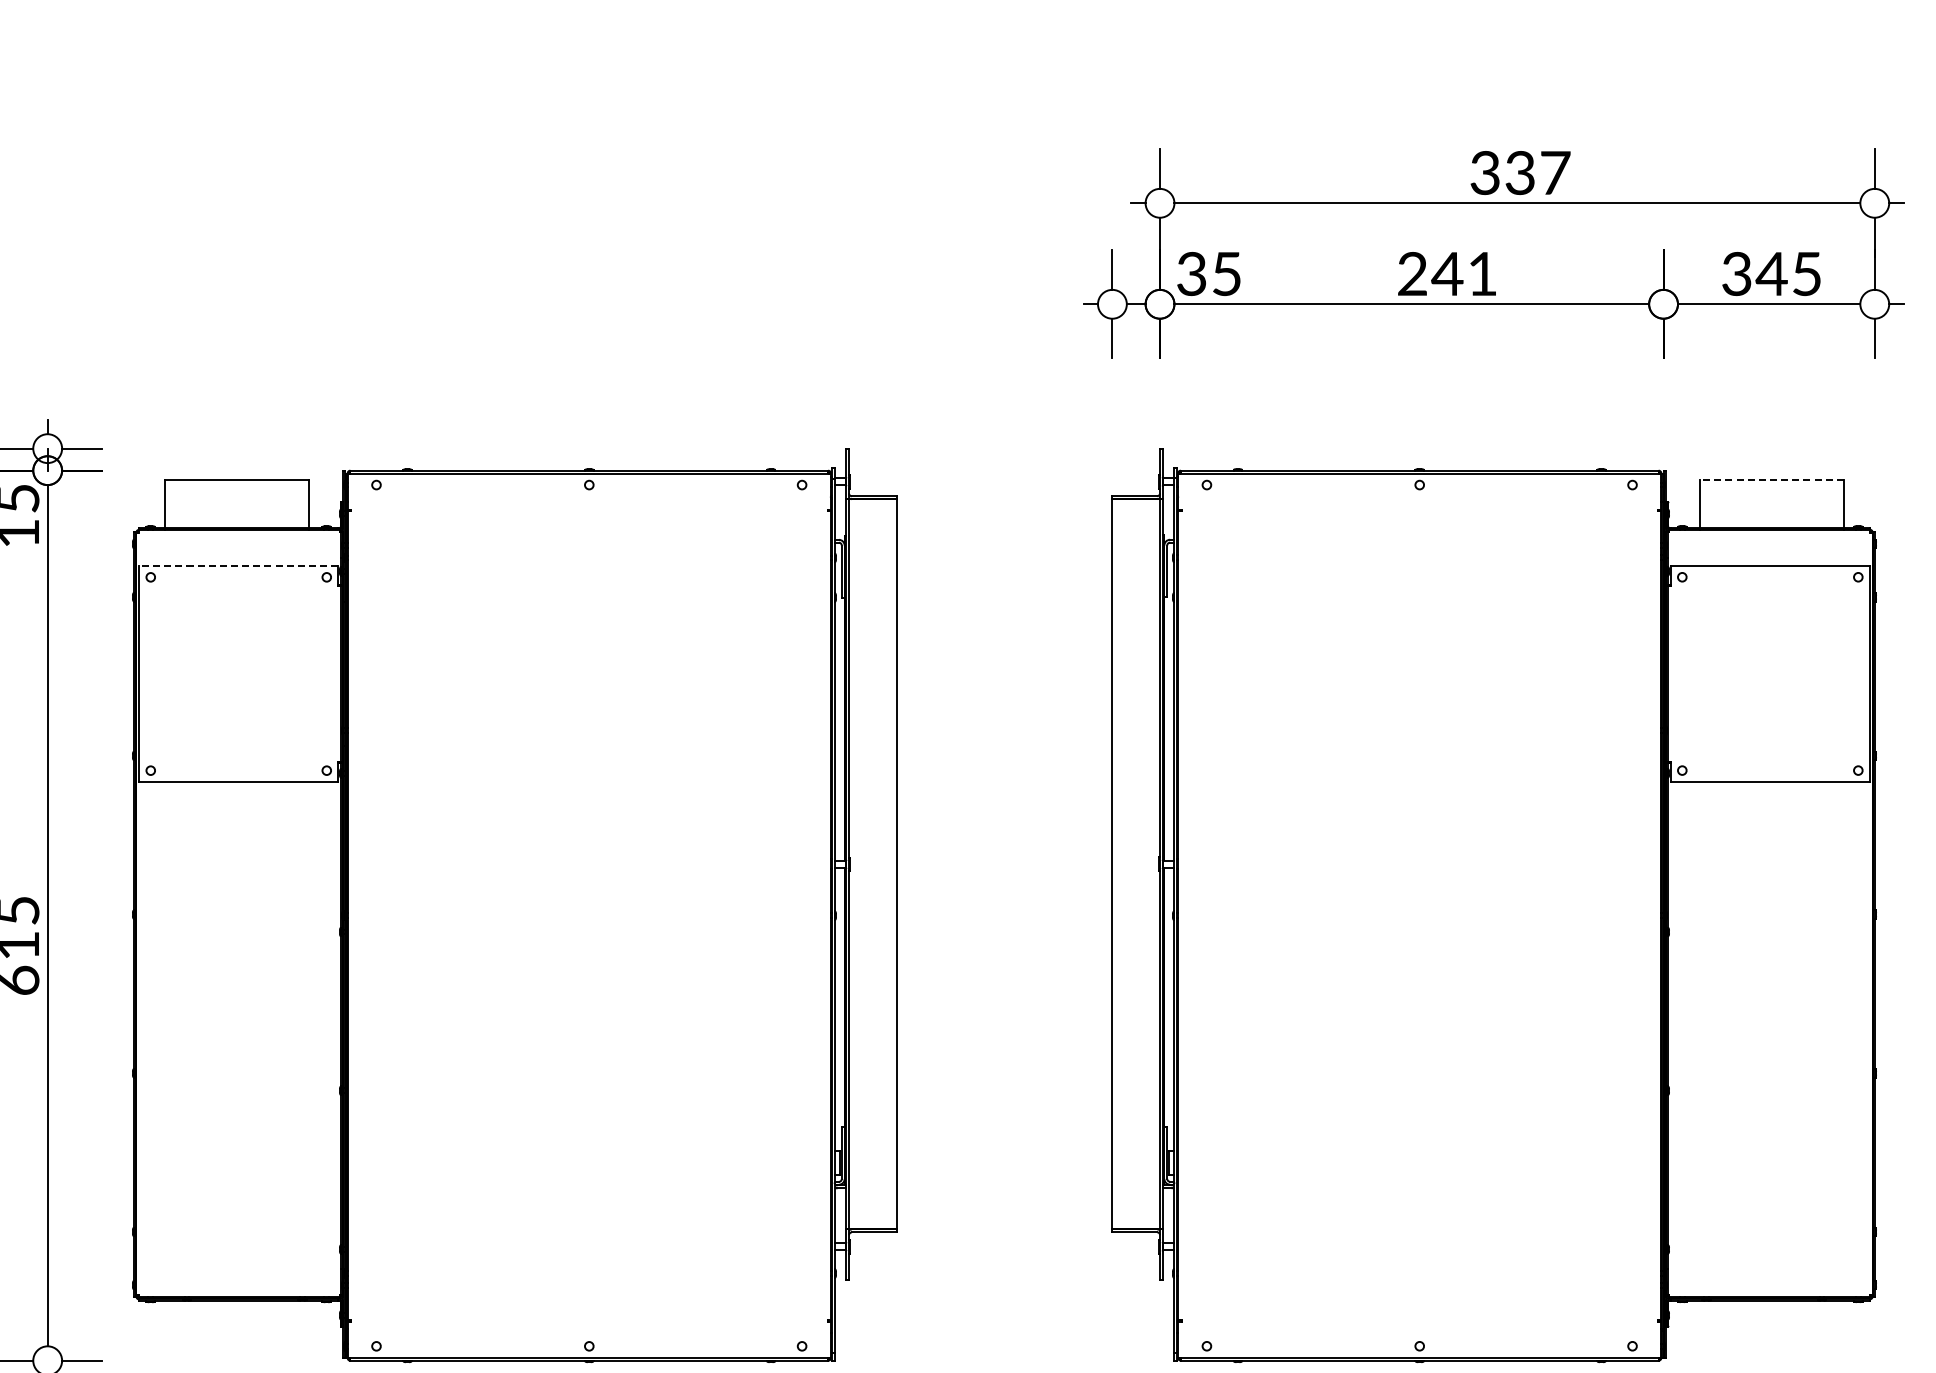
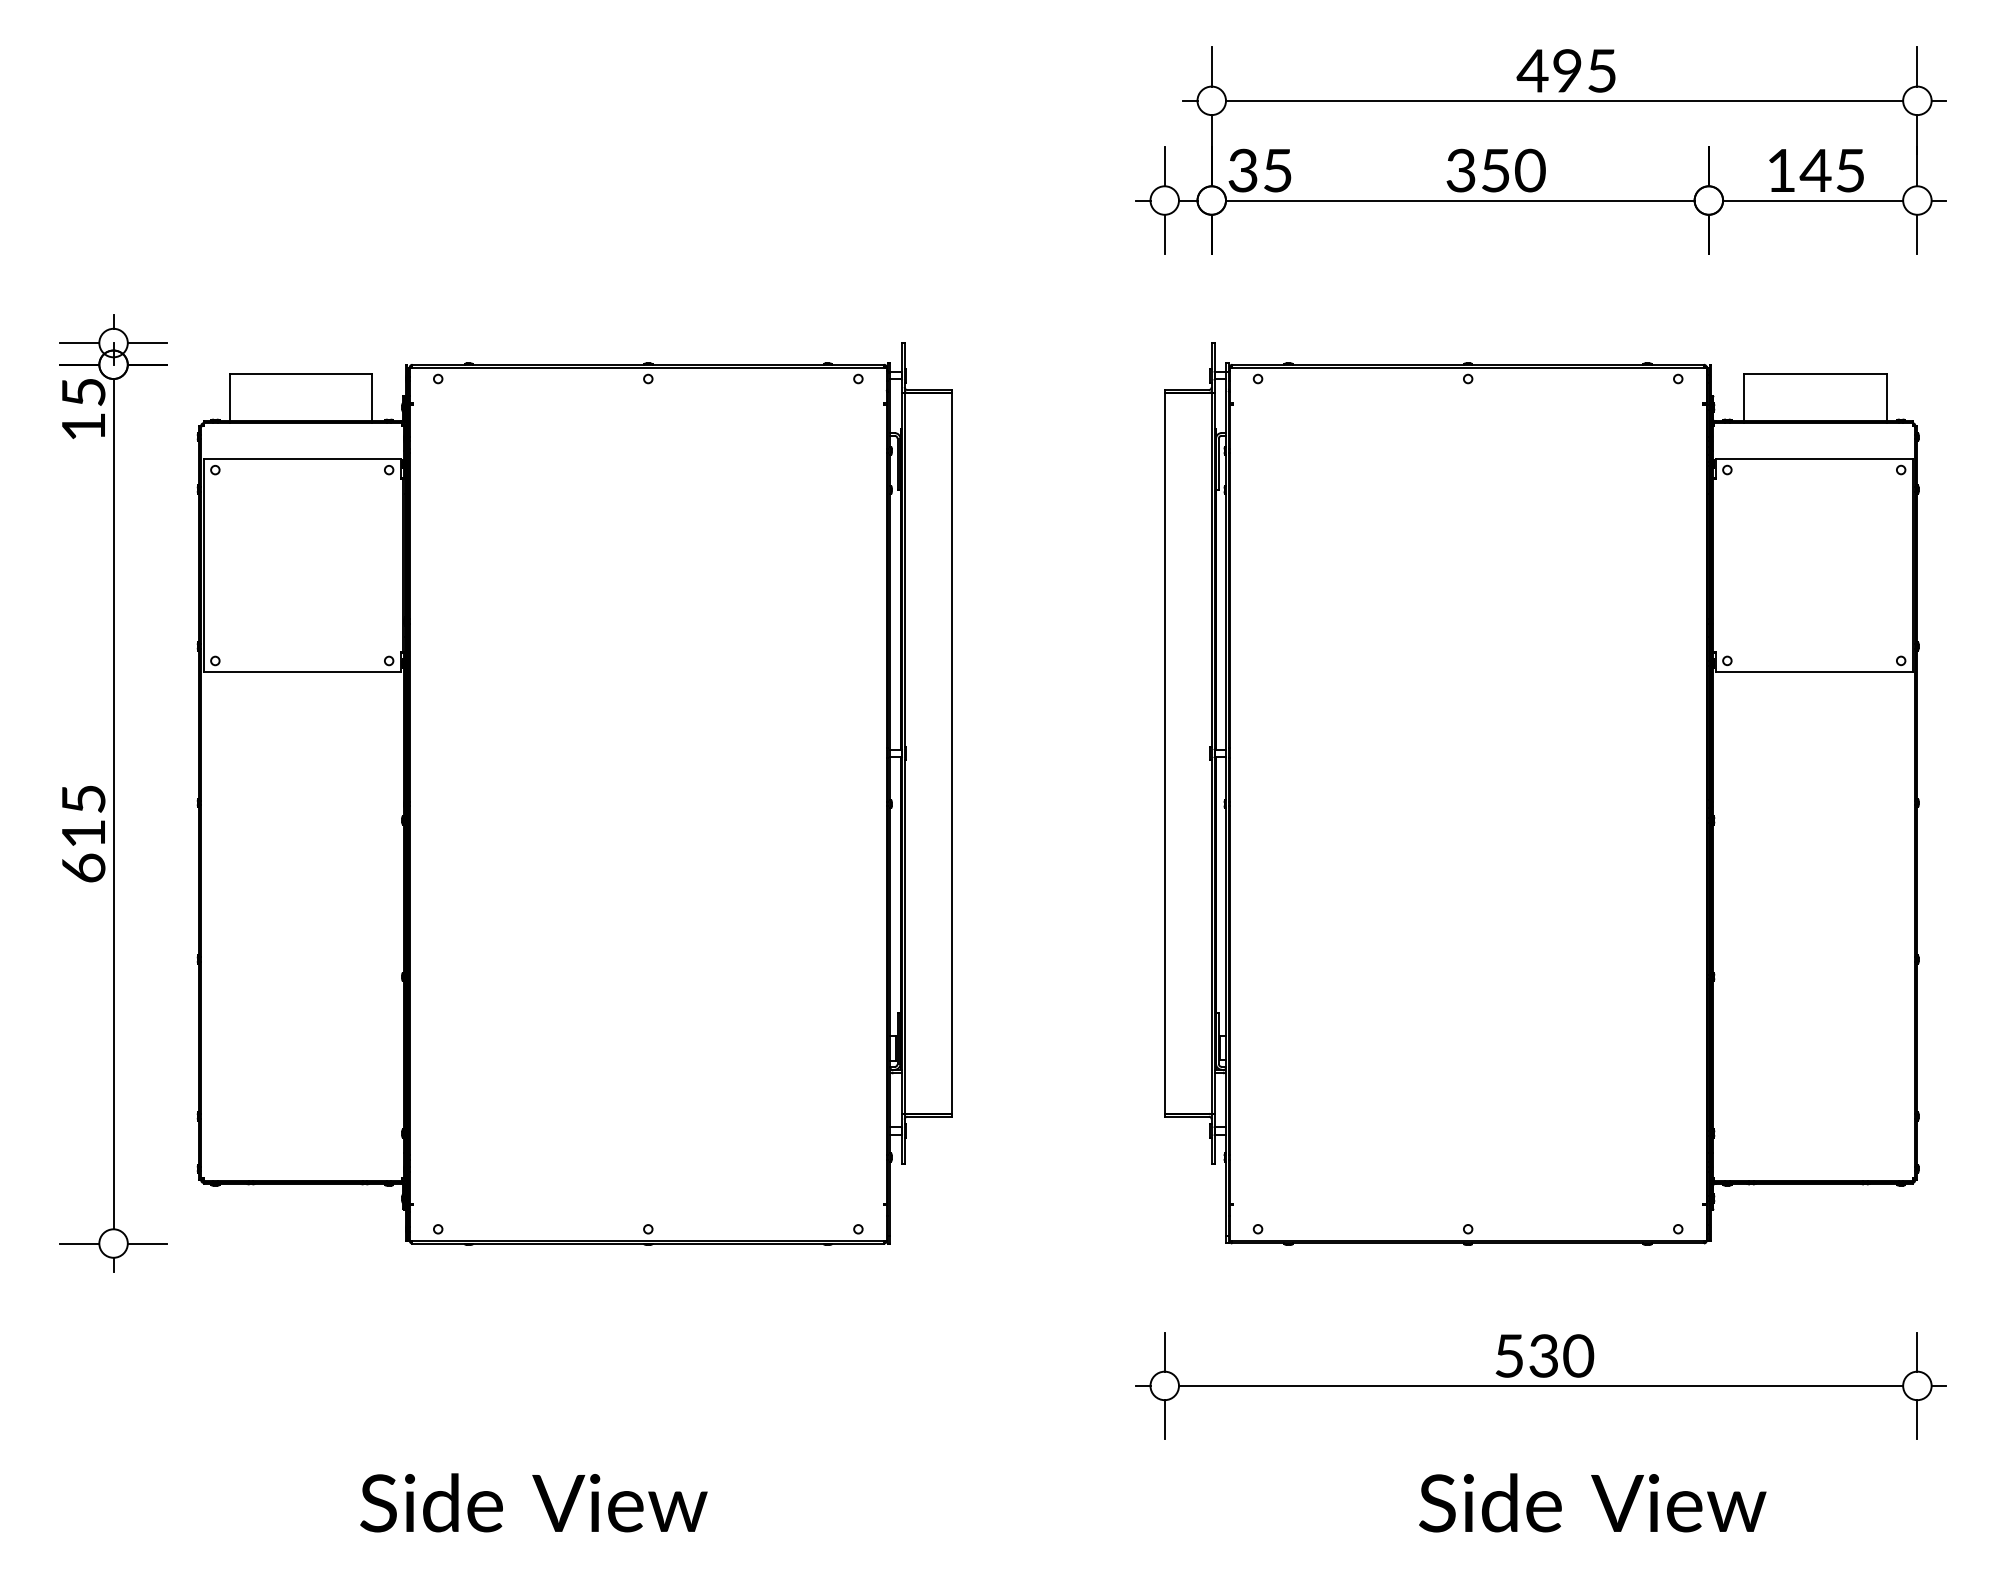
text: (1519, 172) -> (1566, 70), 337 -> 495
text: (1447, 273) -> (1495, 170), 241 -> 350
text: (1736, 273) -> (1780, 170), 345 -> 145
line: (1771, 479) -> (1815, 373), dashed -> solid
line: (238, 565) -> (301, 458), dashed -> solid

